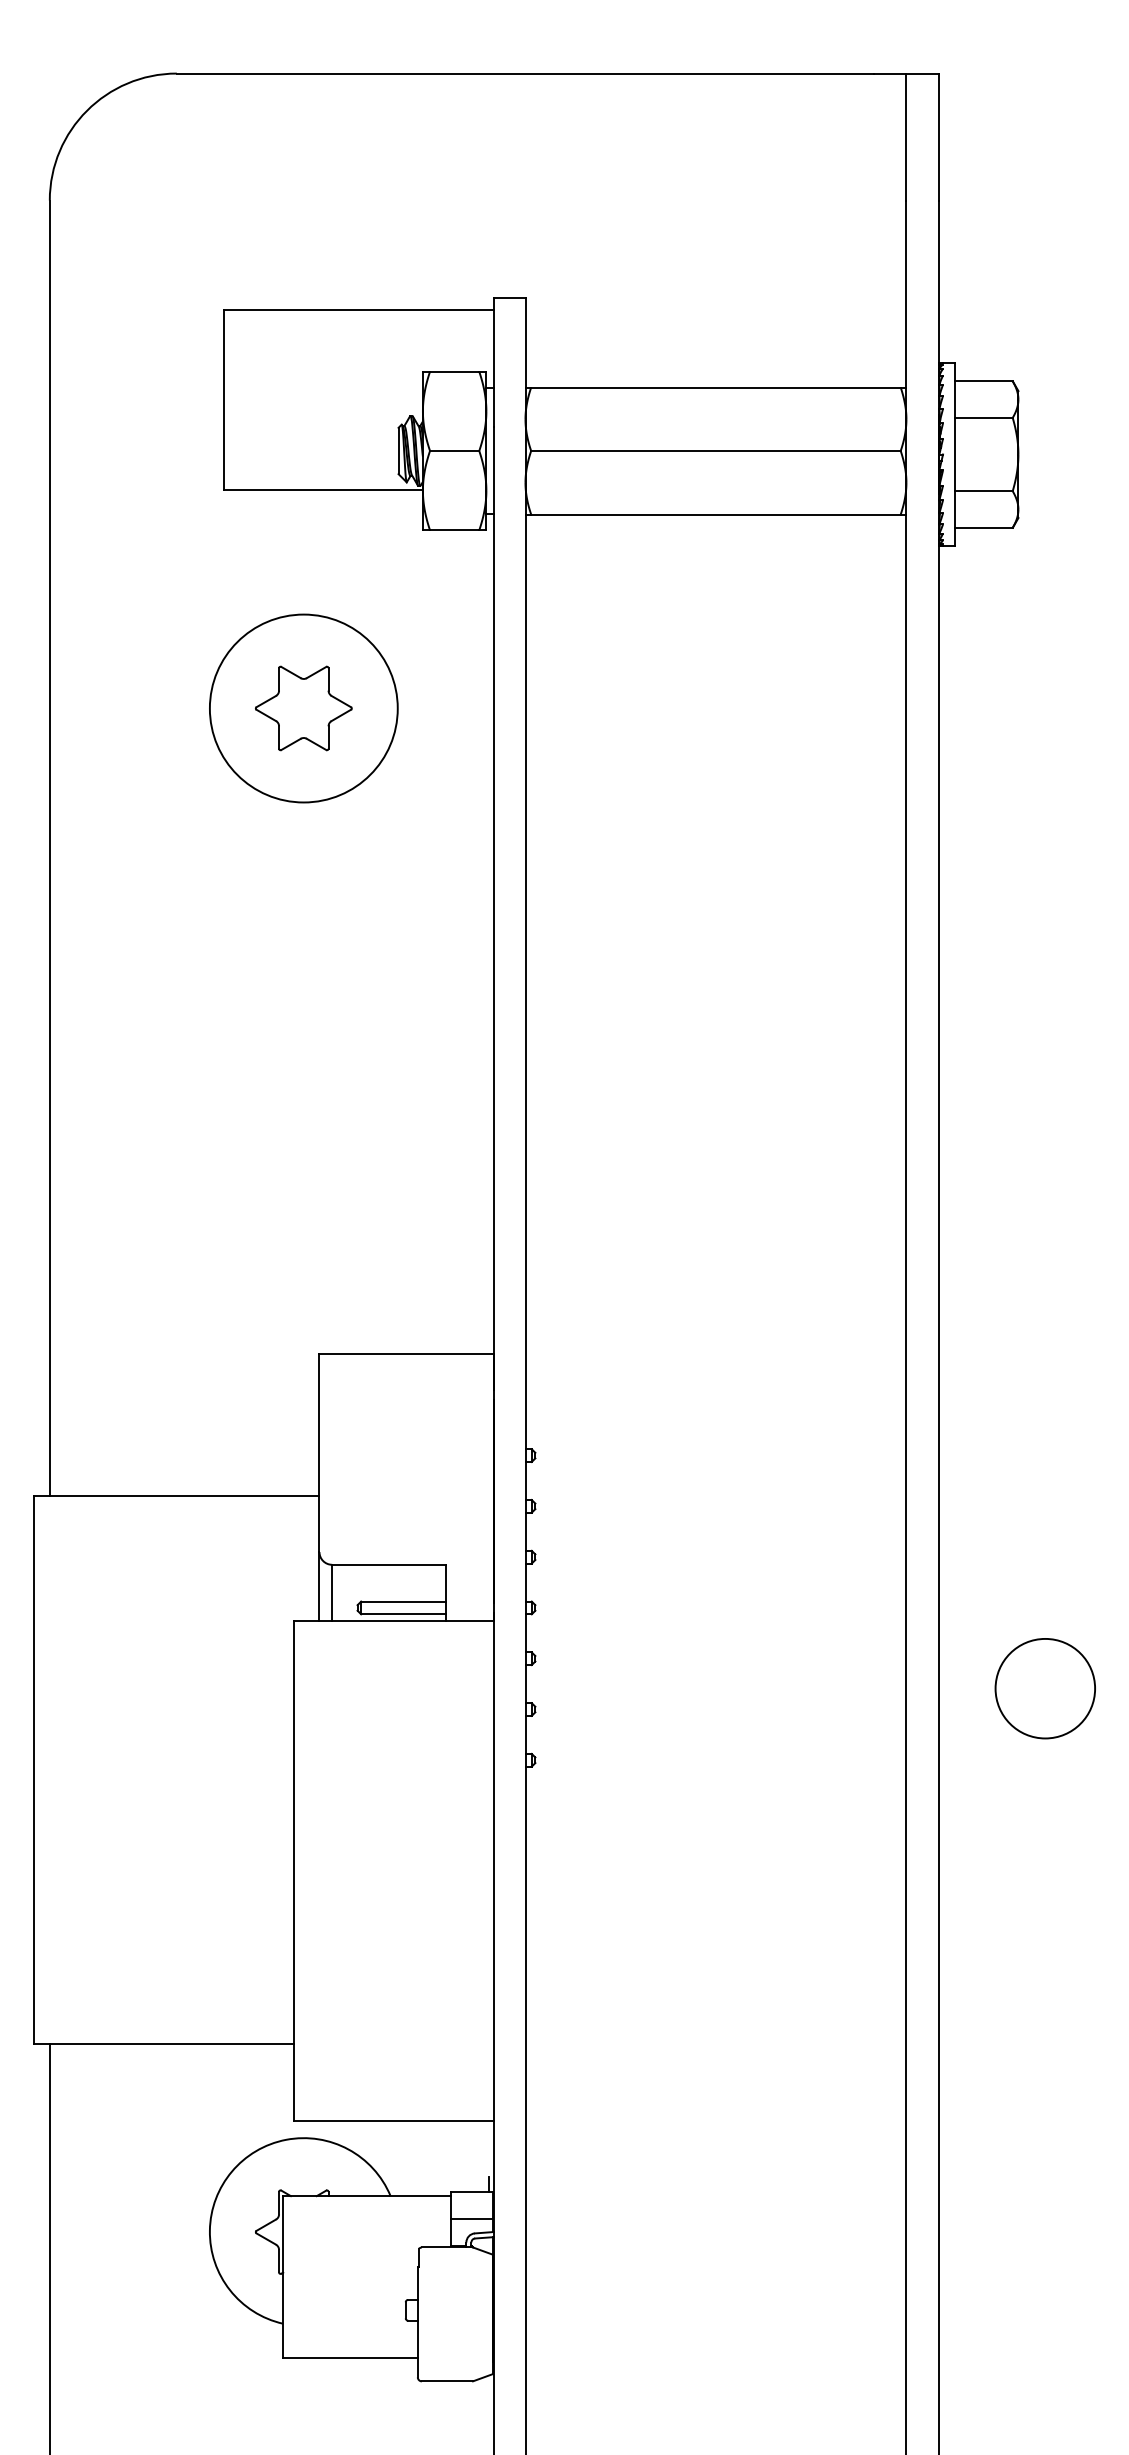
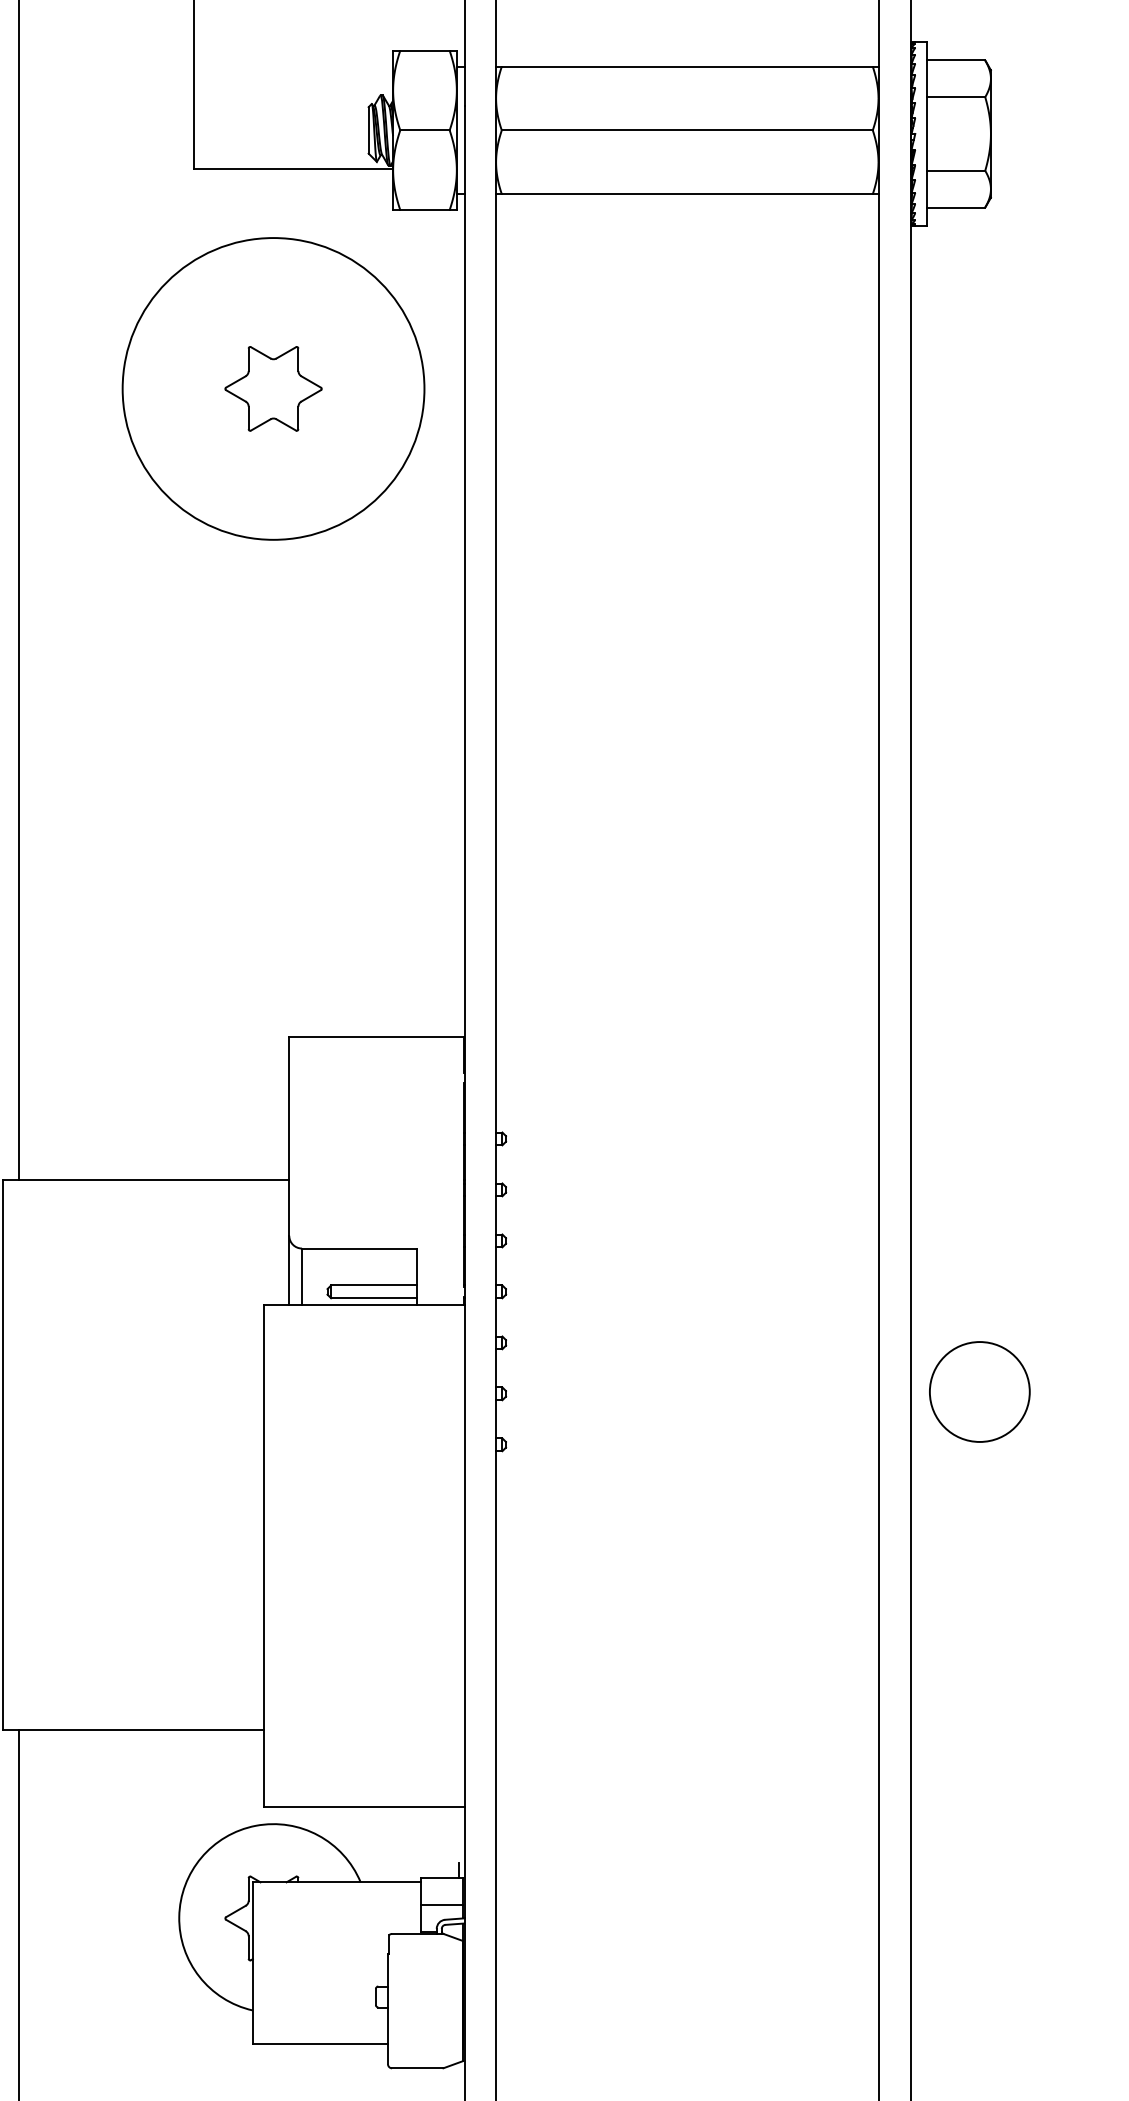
circle: (303, 708) -> (273, 388), size x1.6
circle: (1044, 1688) -> (978, 1391), moved

